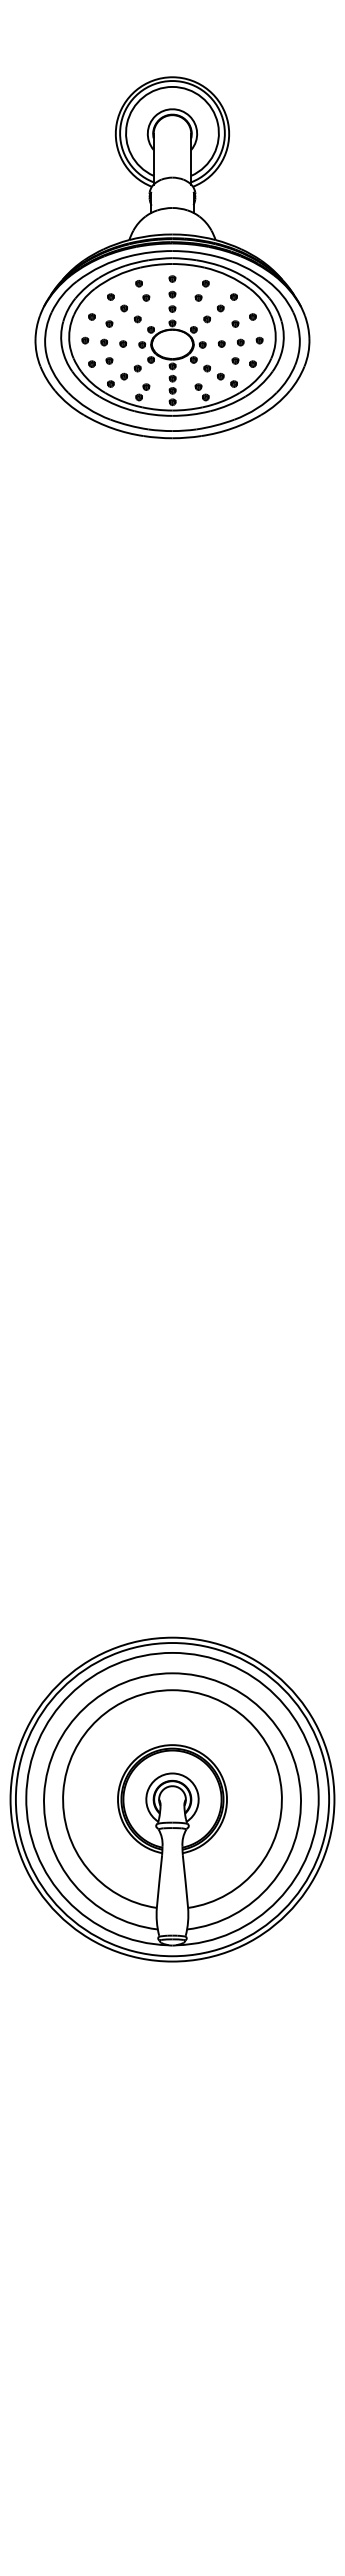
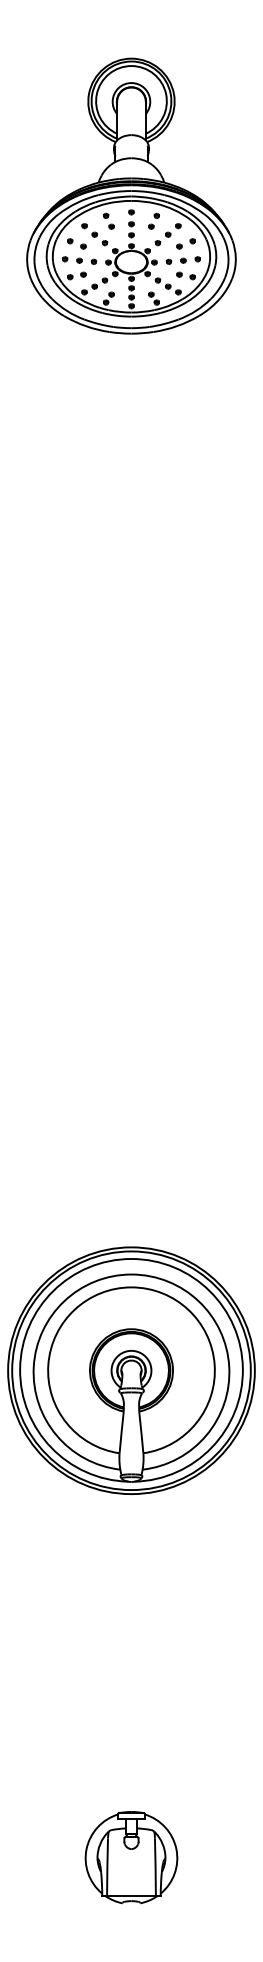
part: (172, 2438) -> (131, 1857), added

